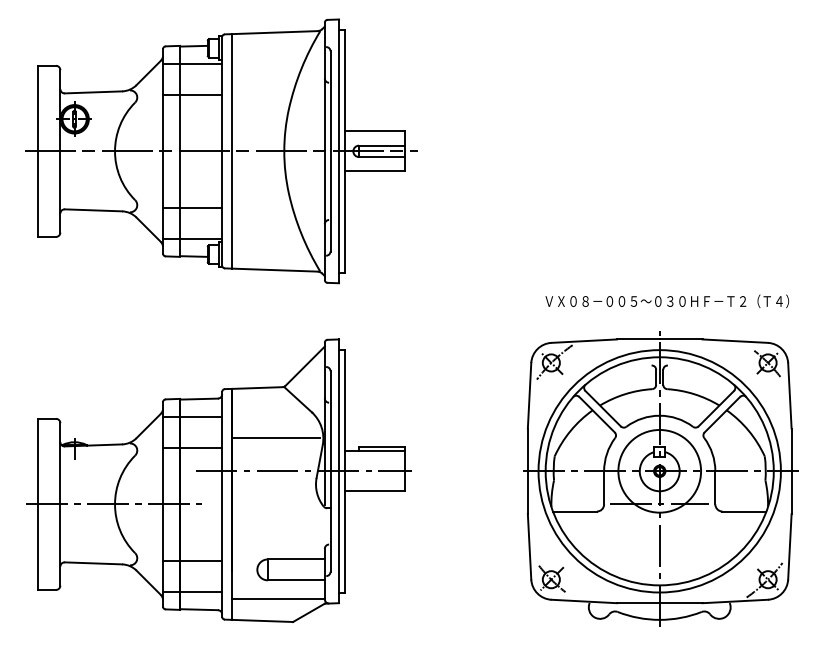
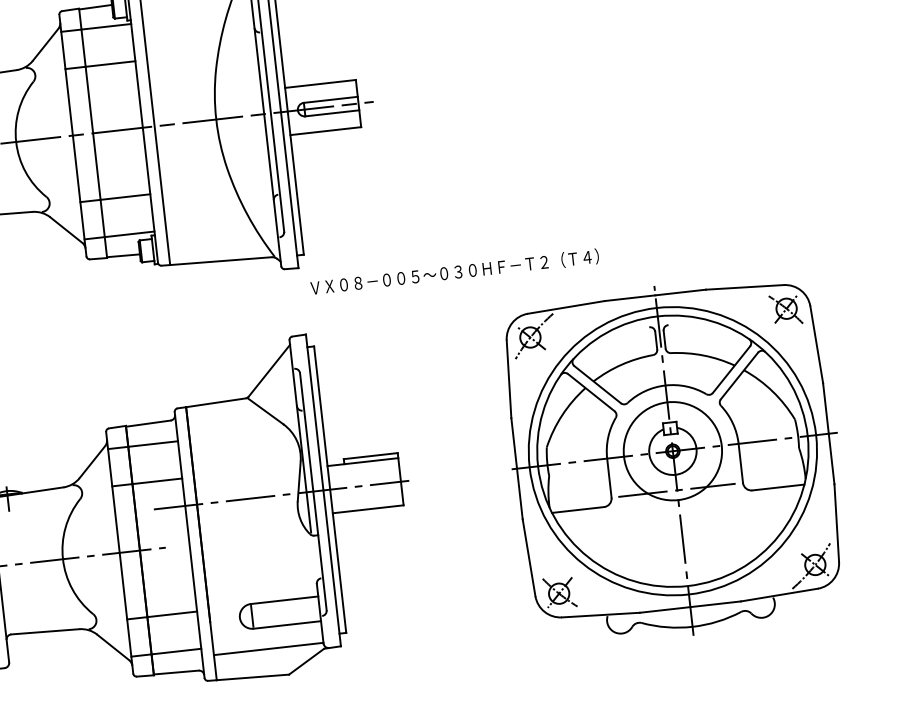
text: (667, 300) -> (454, 271), moved
line: (276, 438) -> (245, 459), removed
part: (660, 478) -> (674, 459), moved

